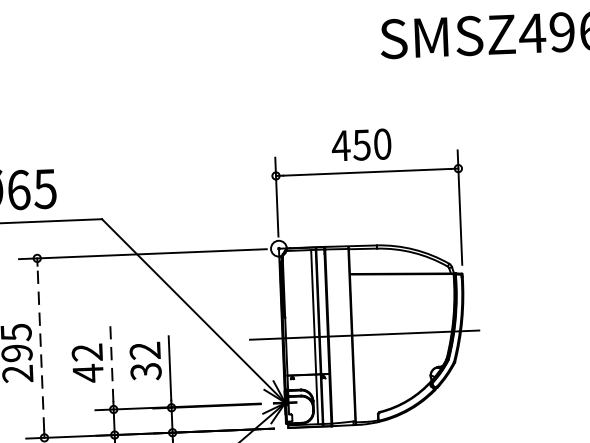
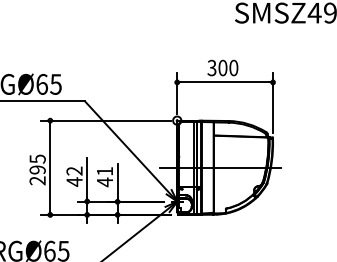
text: (351, 144) -> (217, 67), 450 -> 300
line: (41, 347) -> (50, 167), dashed -> solid
text: (144, 362) -> (104, 177), 32 -> 41
line: (112, 363) -> (87, 177), dashed -> solid

